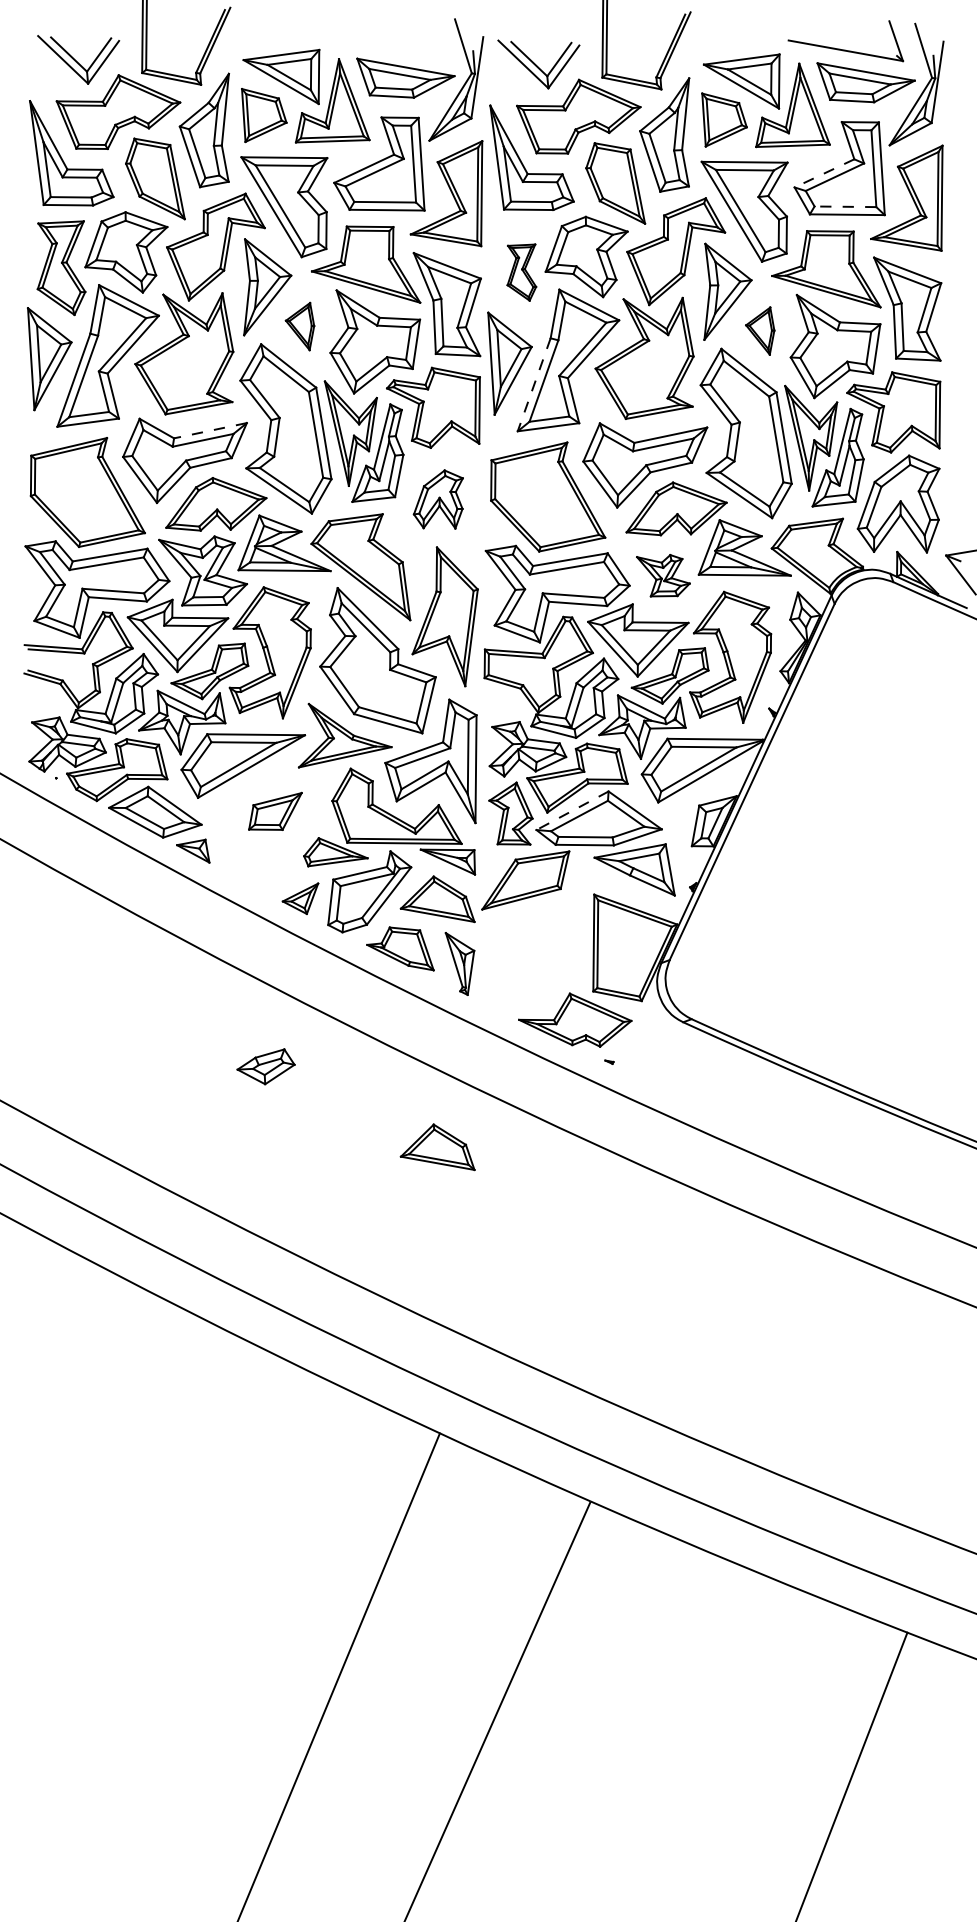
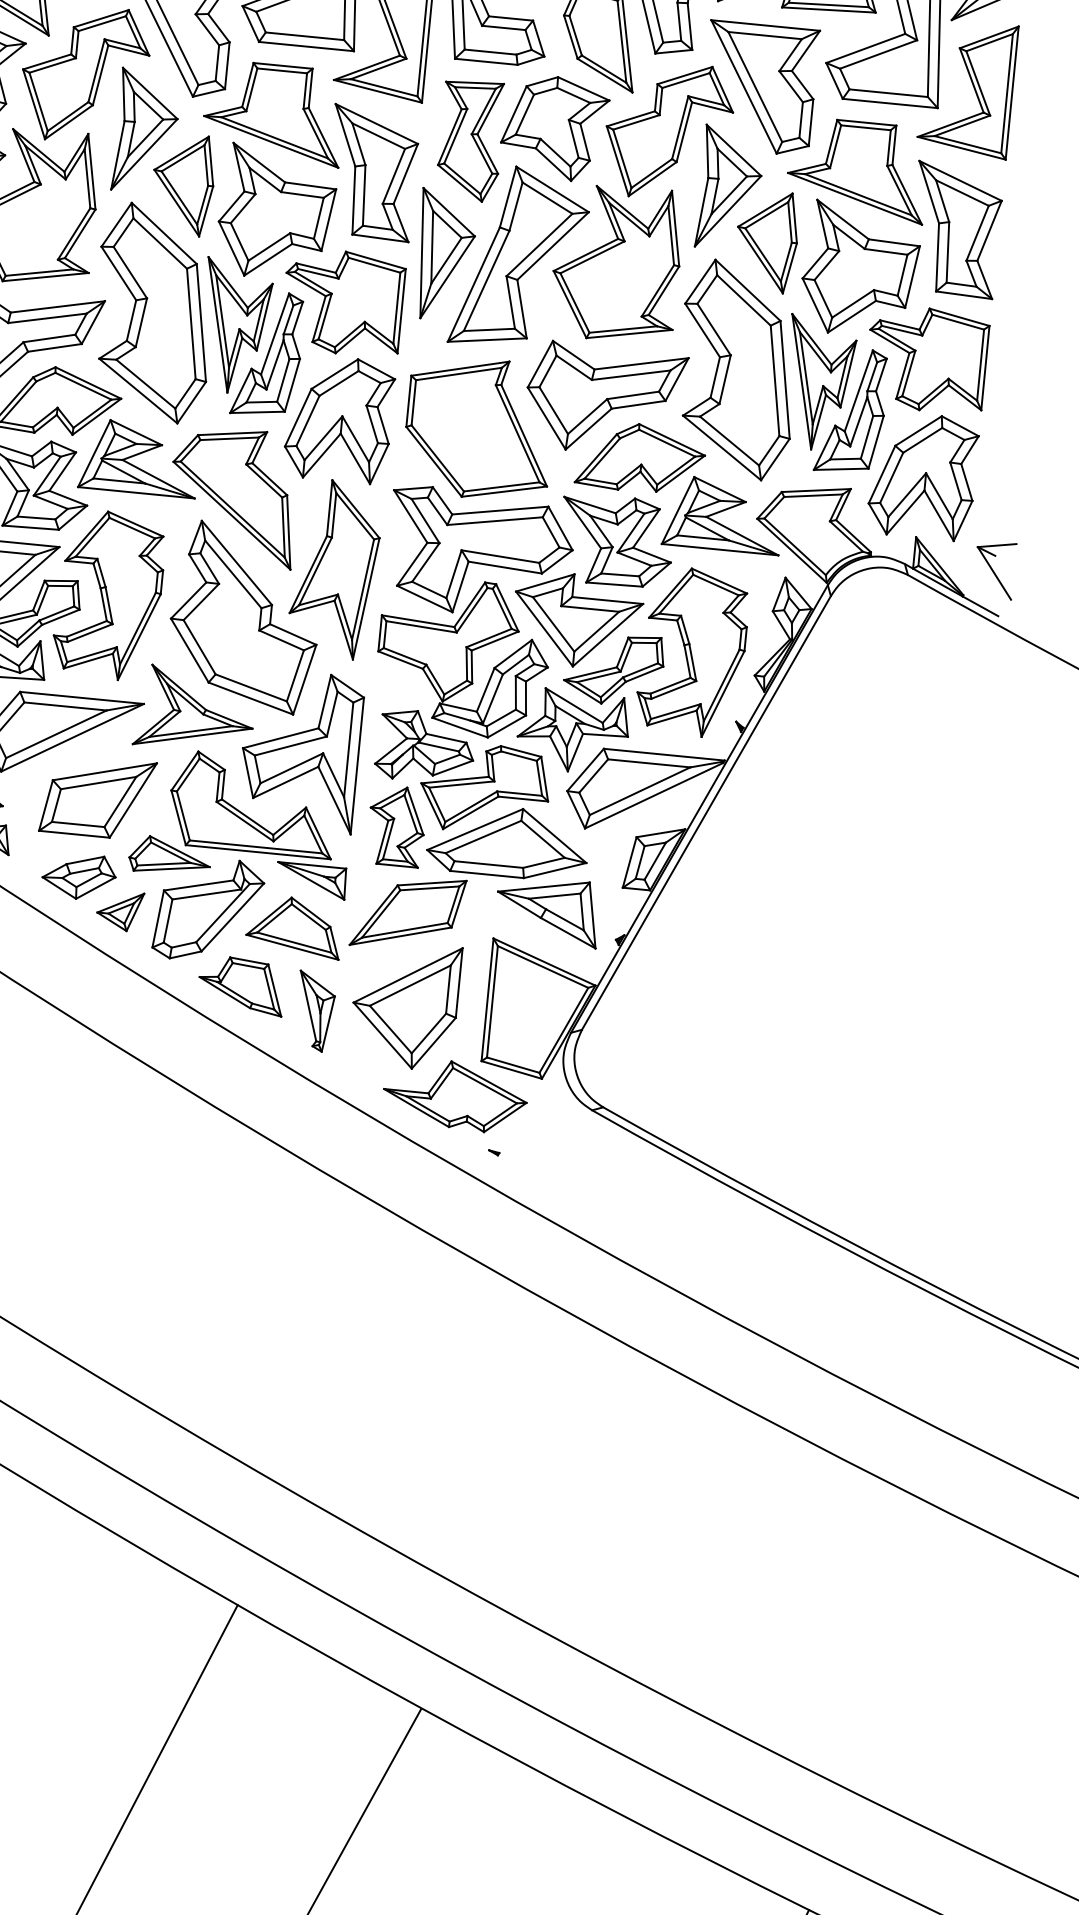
line: (824, 173) -> (865, 48), dashed -> solid
line: (845, 206) -> (888, 92), dashed -> solid
part: (521, 272) -> (470, 140), size x1.67
part: (299, 326) -> (182, 184), size x1.67
part: (759, 330) -> (765, 240), size x1.67
line: (534, 385) -> (474, 285), dashed -> solid
line: (210, 430) -> (57, 306), dashed -> solid
part: (438, 499) -> (339, 419), size x1.67
part: (663, 575) -> (616, 541), size x1.67
line: (572, 810) -> (475, 829), dashed -> solid
part: (275, 811) -> (98, 797), size x1.67
part: (529, 953) -> (404, 1005), added
part: (265, 1066) -> (78, 876), moved
part: (437, 1147) -> (266, 1241), removed

